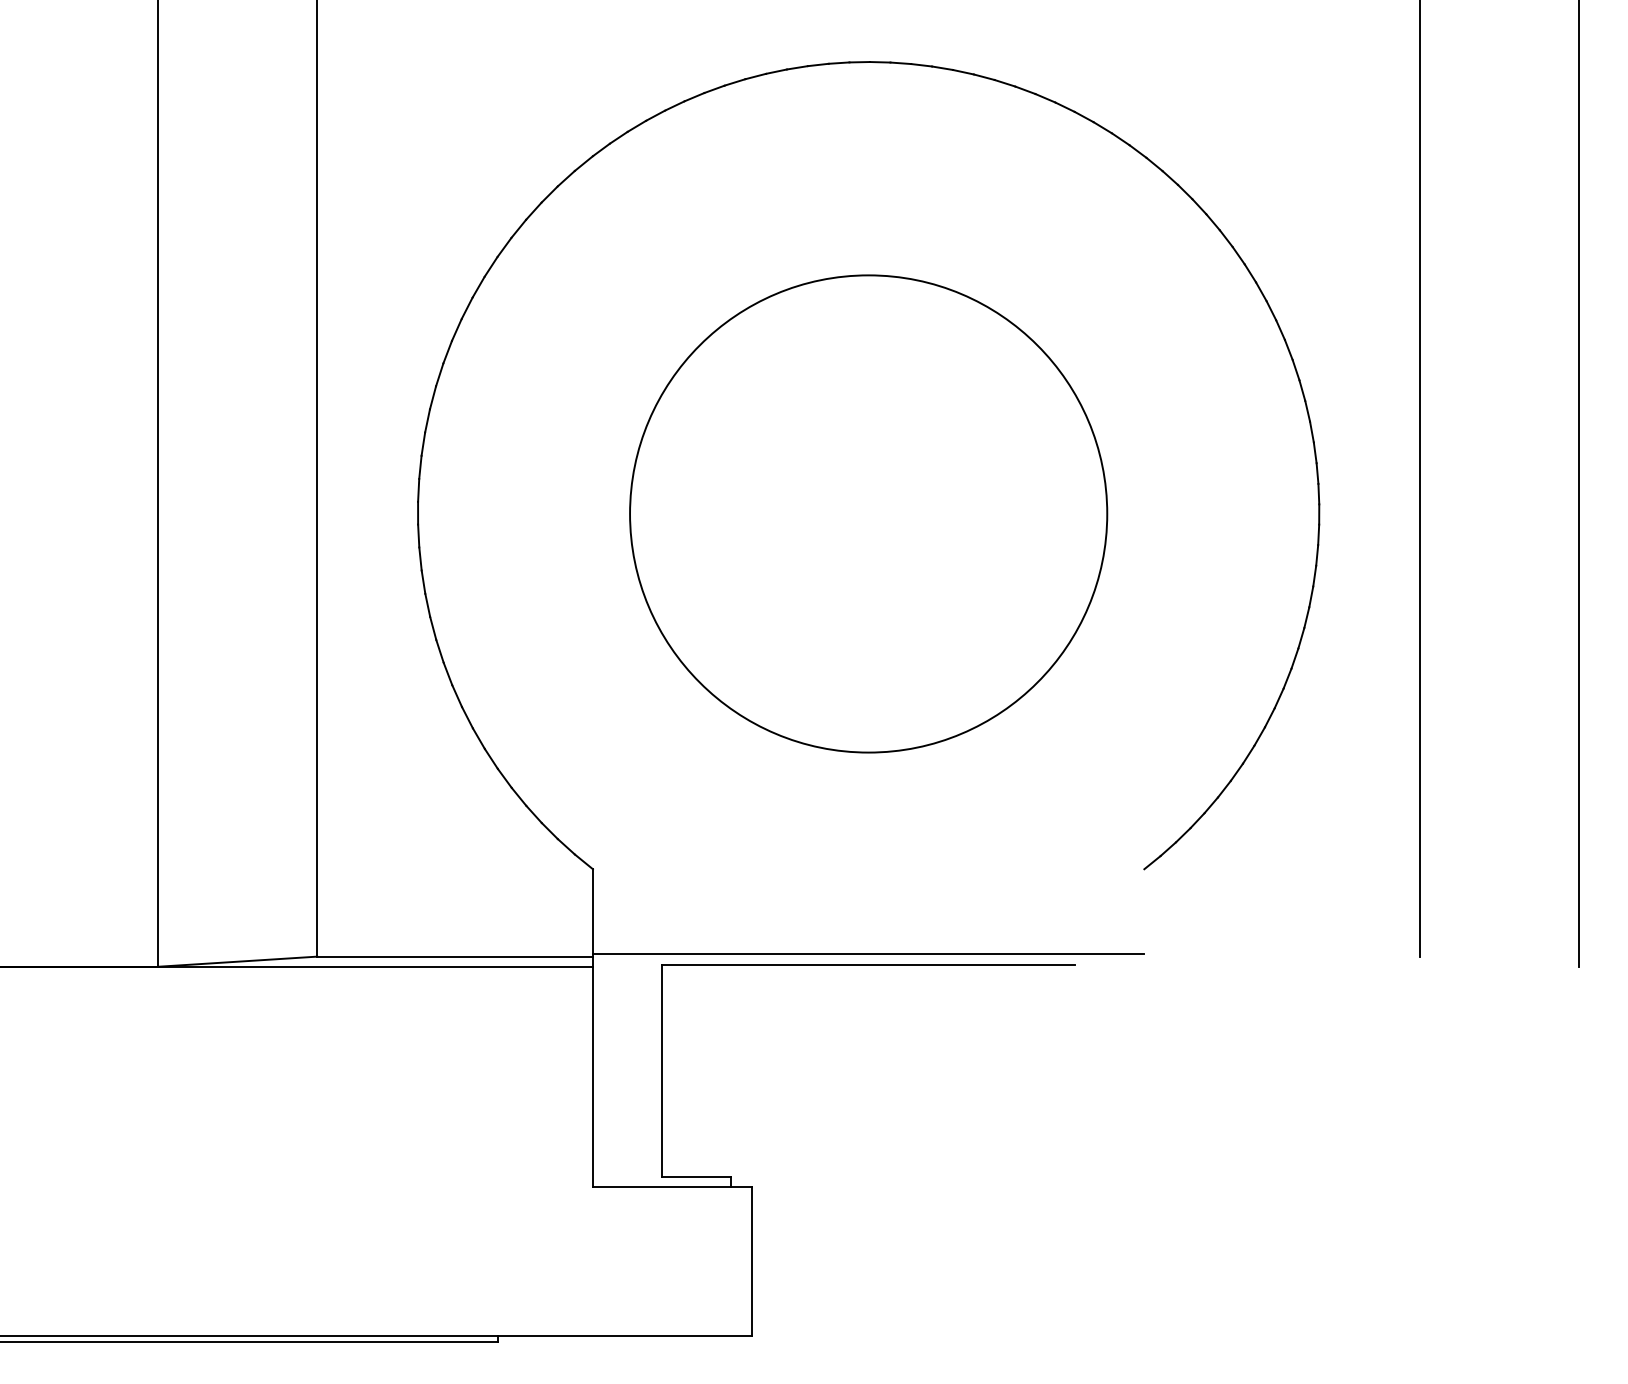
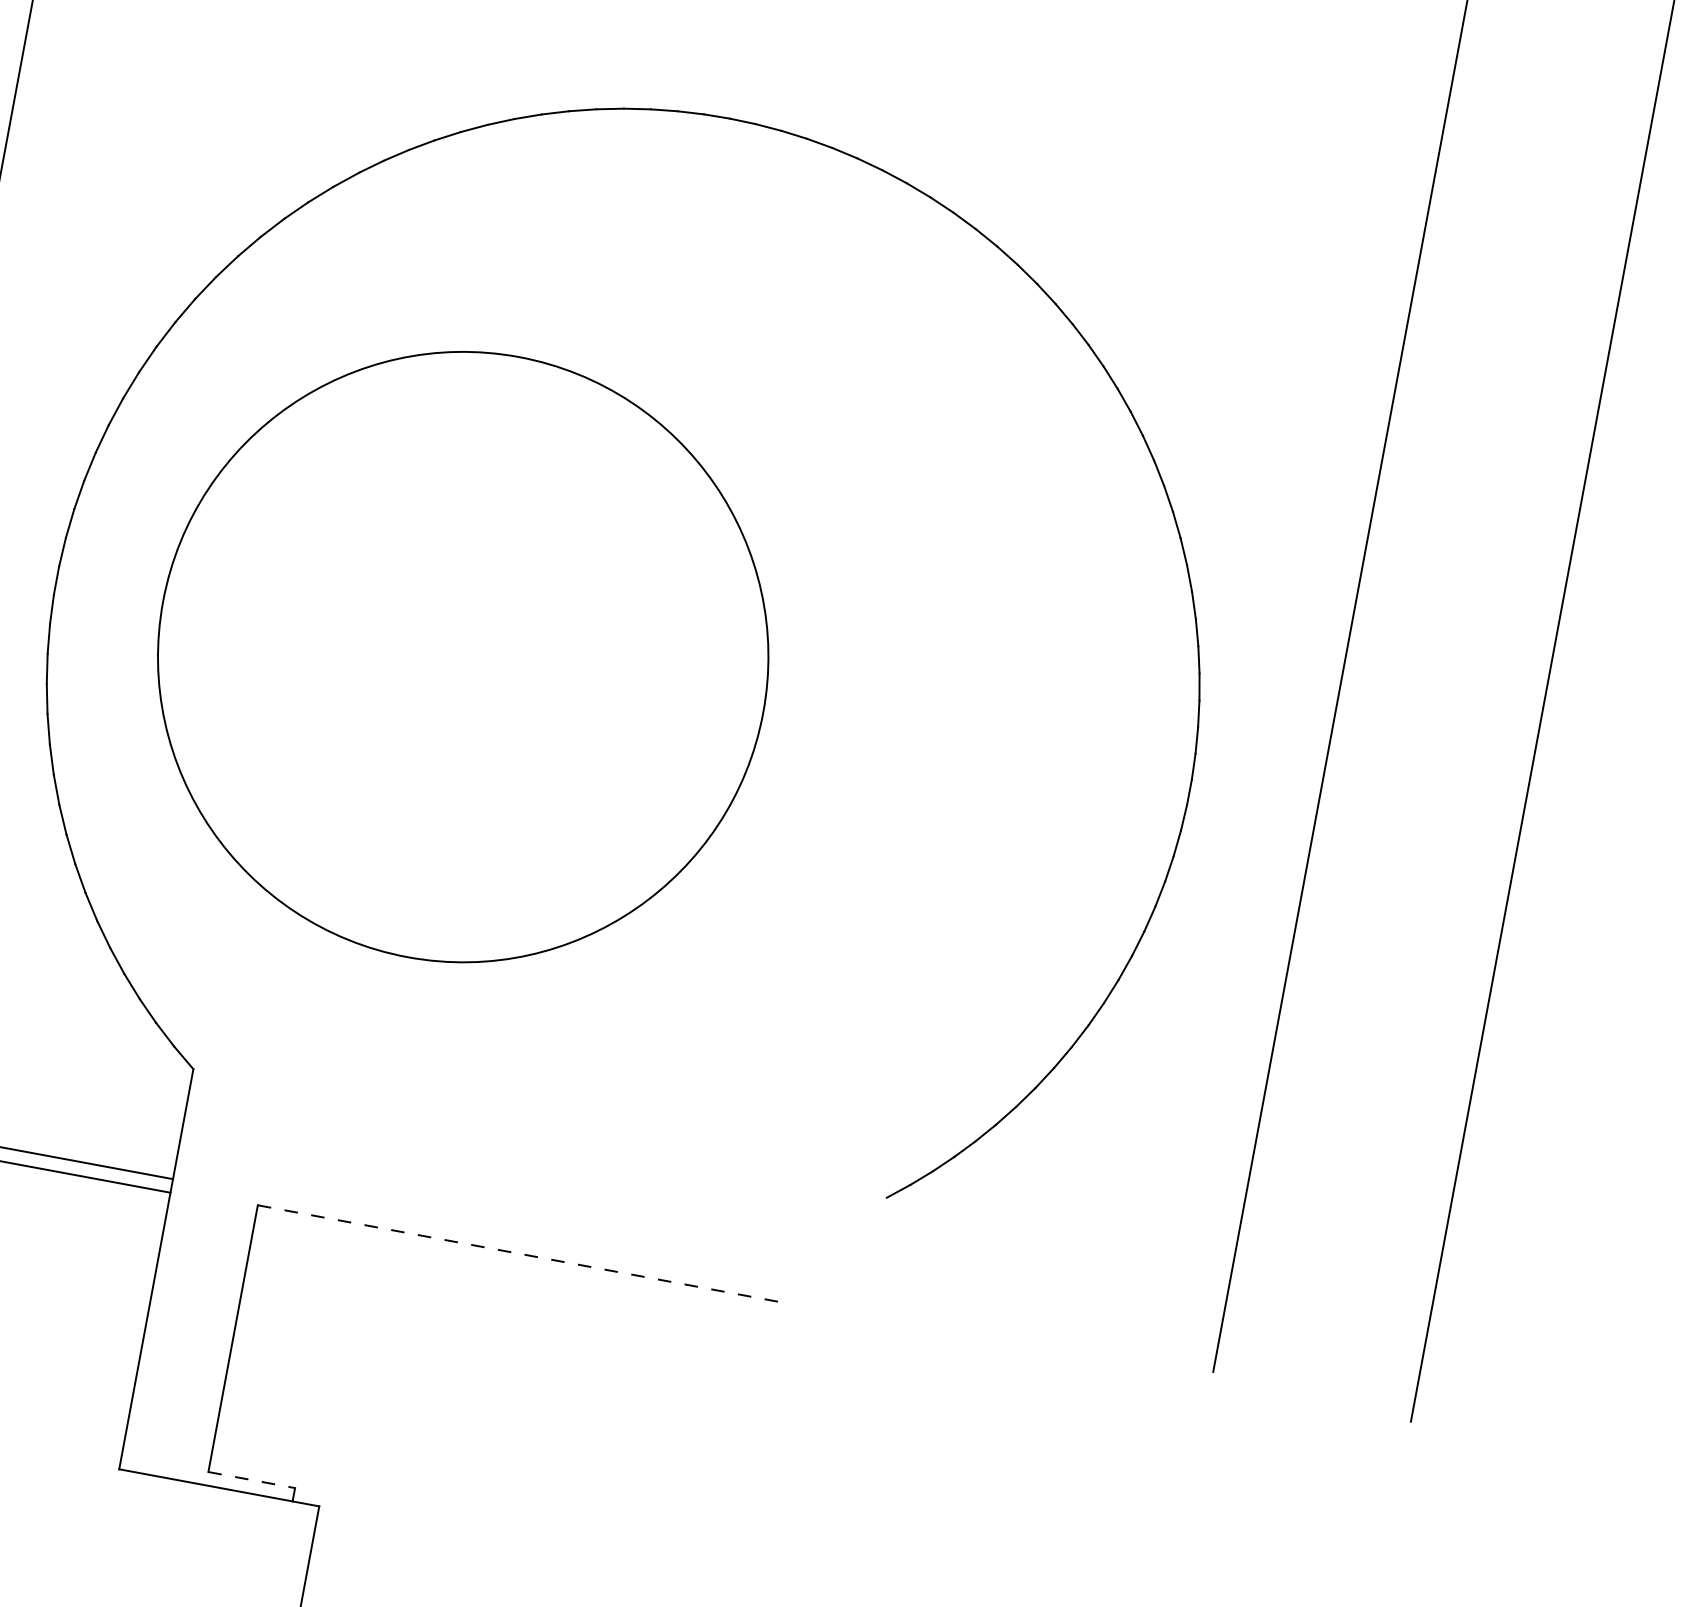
circle: (868, 513) -> (463, 656), moved
line: (868, 954) -> (520, 1240), removed
line: (868, 964) -> (517, 1253), solid -> dashed
line: (696, 1176) -> (252, 1479), solid -> dashed

